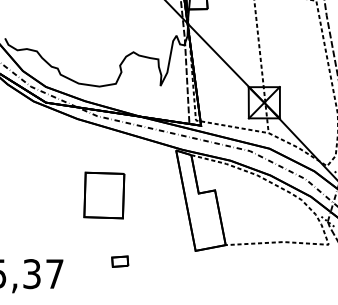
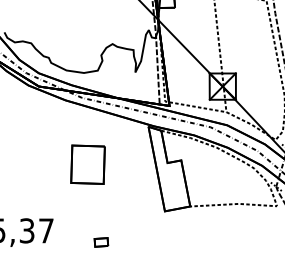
part: (120, 261) -> (101, 242), moved

